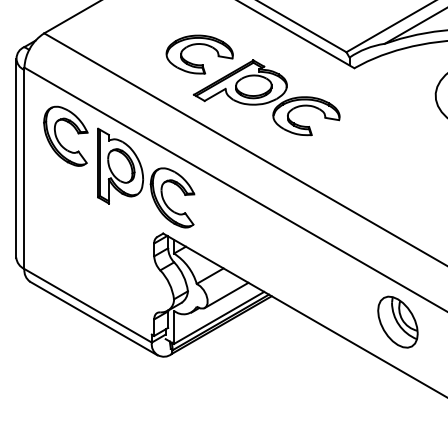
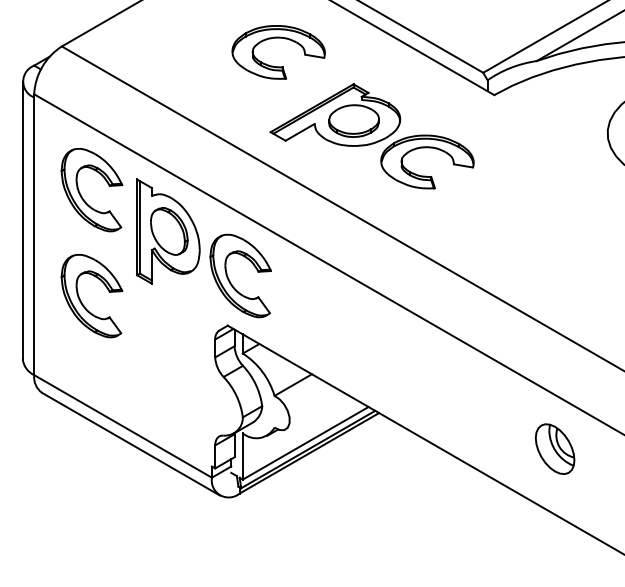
part: (202, 45) -> (282, 39), moved
part: (58, 215) -> (81, 300), added
line: (226, 295) -> (315, 412), removed
part: (397, 321) -> (554, 448), size x0.7

